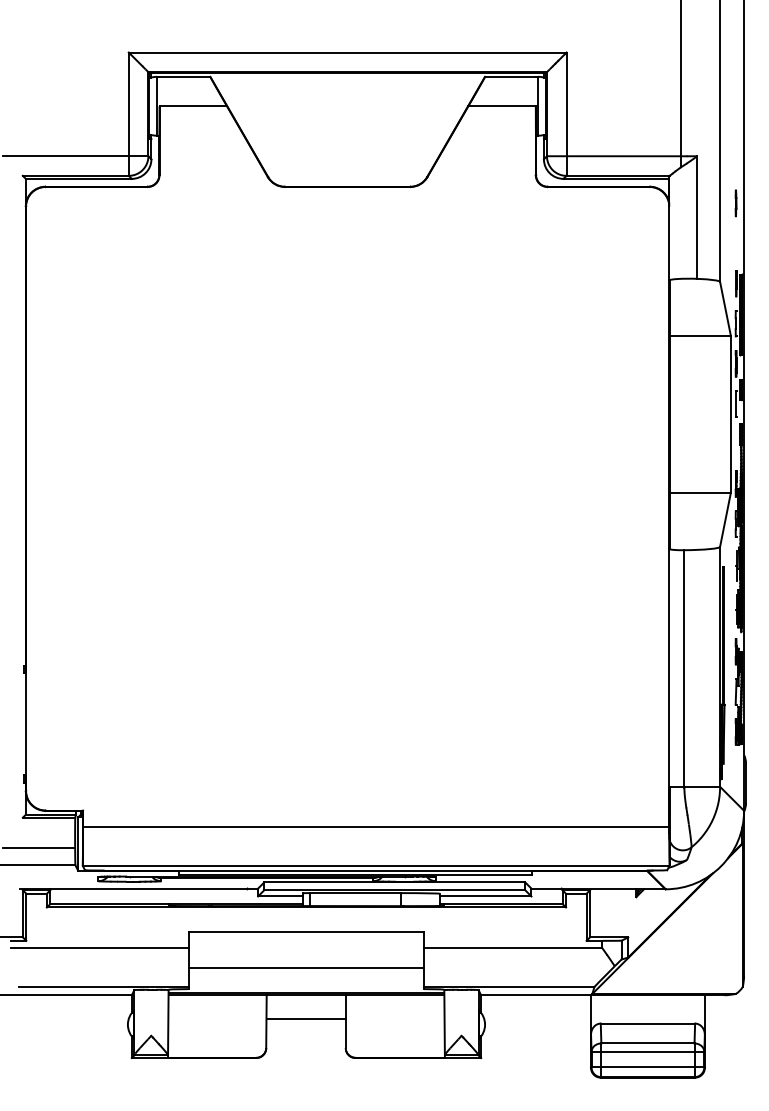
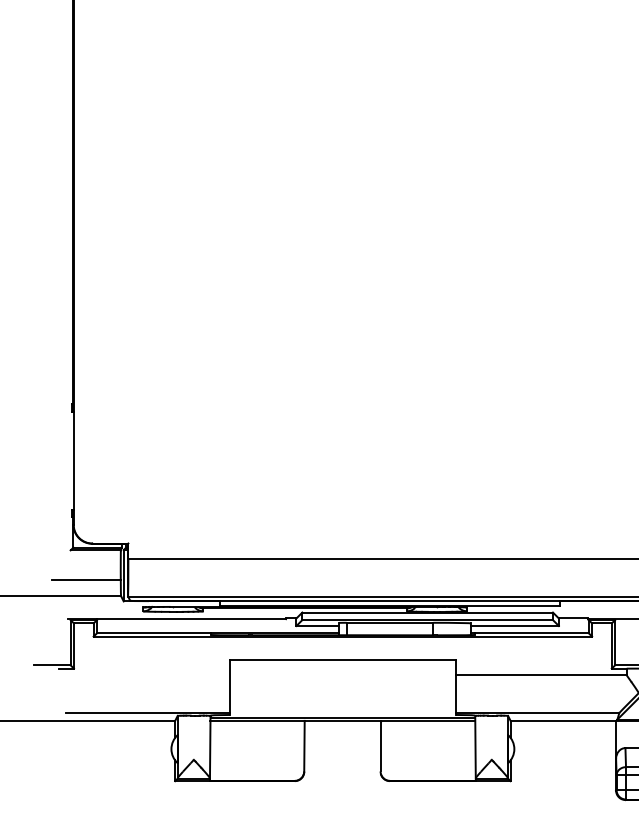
line: (99, 947) -> (144, 675), removed
line: (306, 967) -> (342, 694), removed
line: (305, 1018) -> (341, 743), removed

